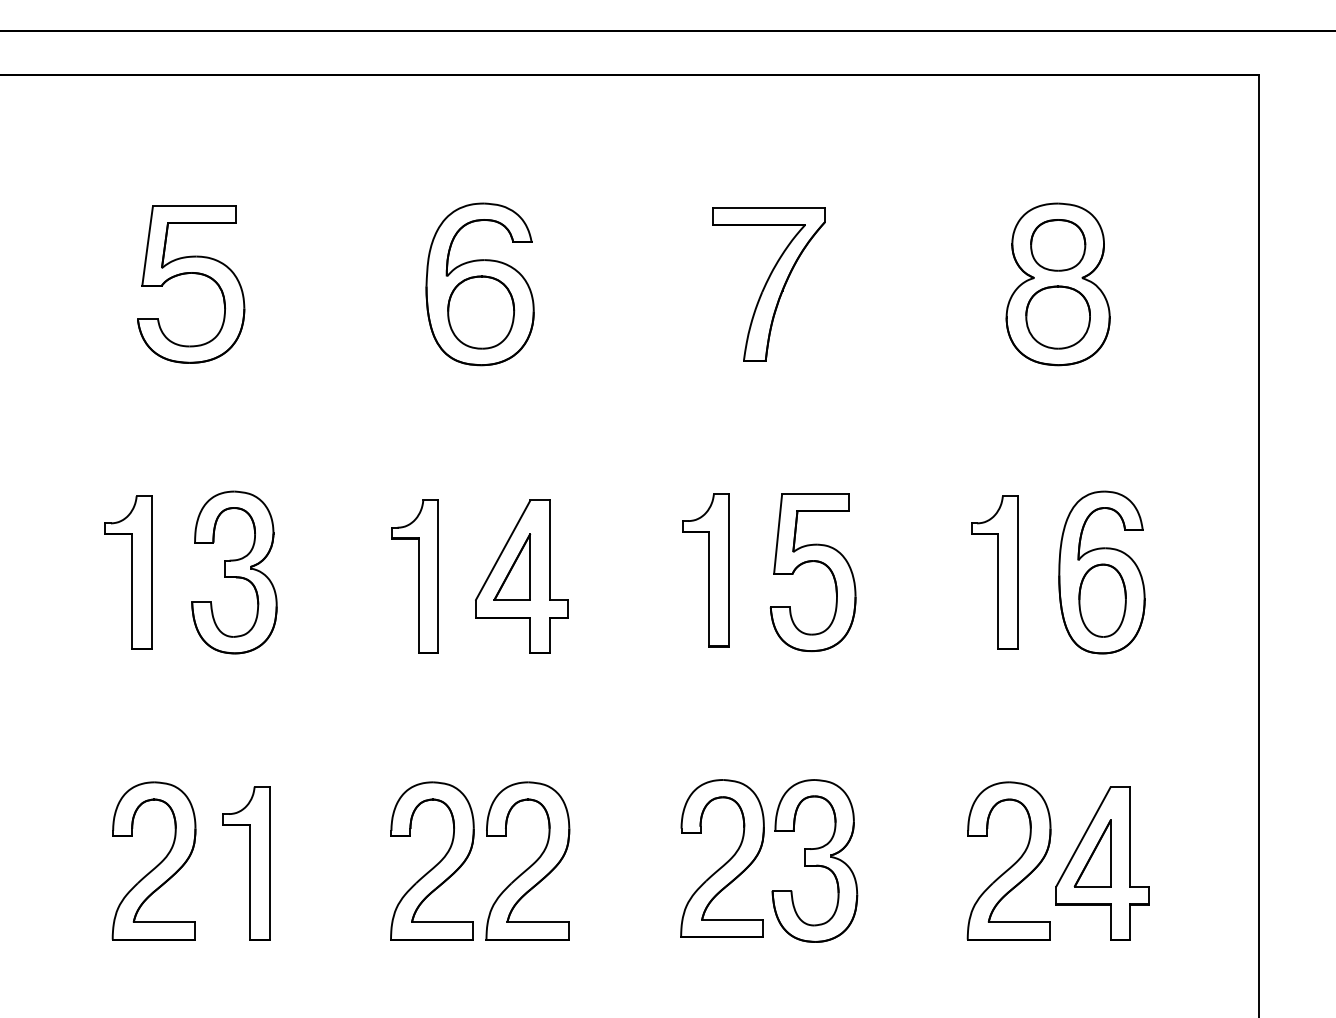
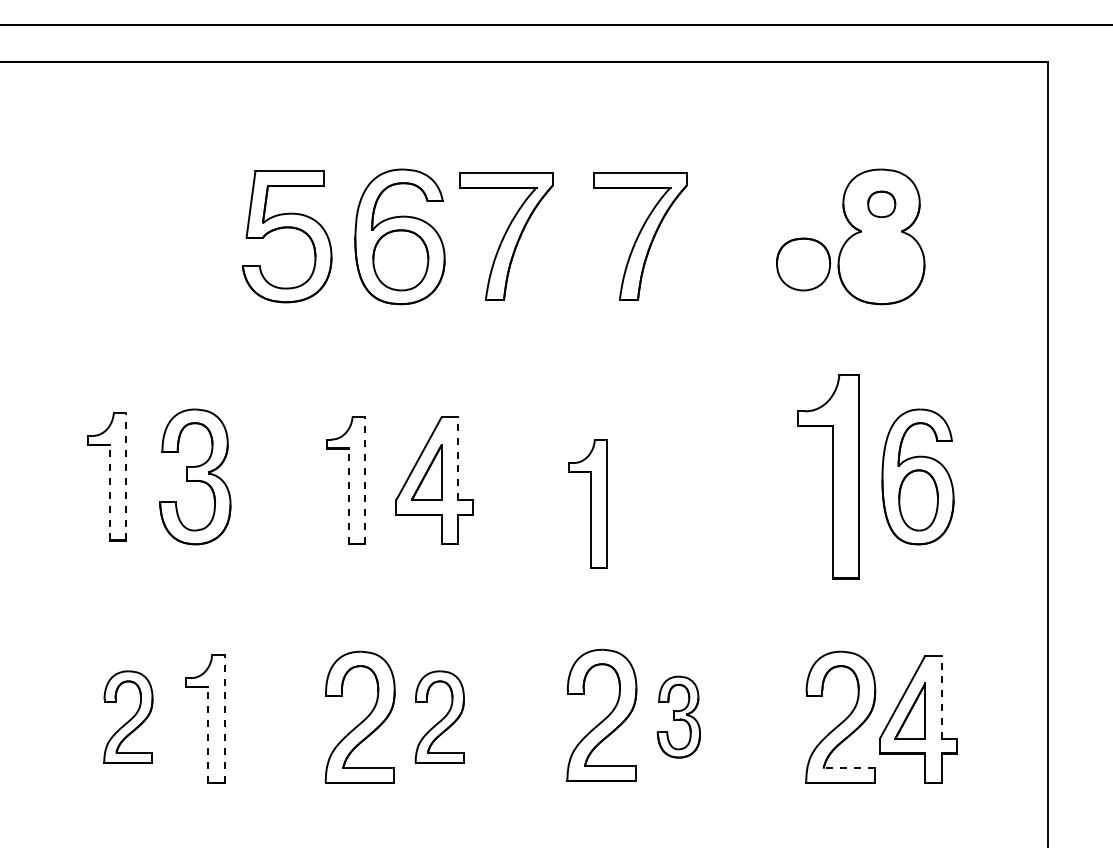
part: (1058, 245) -> (881, 204), size x0.6
part: (191, 274) -> (287, 228), moved
part: (607, 283) -> (506, 236), added
part: (1058, 317) -> (803, 264), moved
line: (550, 550) -> (458, 458), solid -> dashed
part: (813, 562) -> (677, 468), removed
part: (705, 569) -> (587, 503), moved
line: (151, 572) -> (126, 476), solid -> dashed
part: (994, 572) -> (828, 476), size x1.6
line: (438, 576) -> (365, 480), solid -> dashed
line: (132, 591) -> (110, 492), solid -> dashed
line: (418, 596) -> (348, 496), solid -> dashed
line: (1130, 837) -> (941, 697), solid -> dashed
part: (154, 860) -> (128, 716), size x0.7
part: (527, 860) -> (439, 716), size x0.7
part: (814, 860) -> (678, 716), size x0.6
line: (269, 863) -> (224, 719), solid -> dashed
line: (250, 881) -> (208, 734), solid -> dashed
line: (1019, 922) -> (849, 768), solid -> dashed

